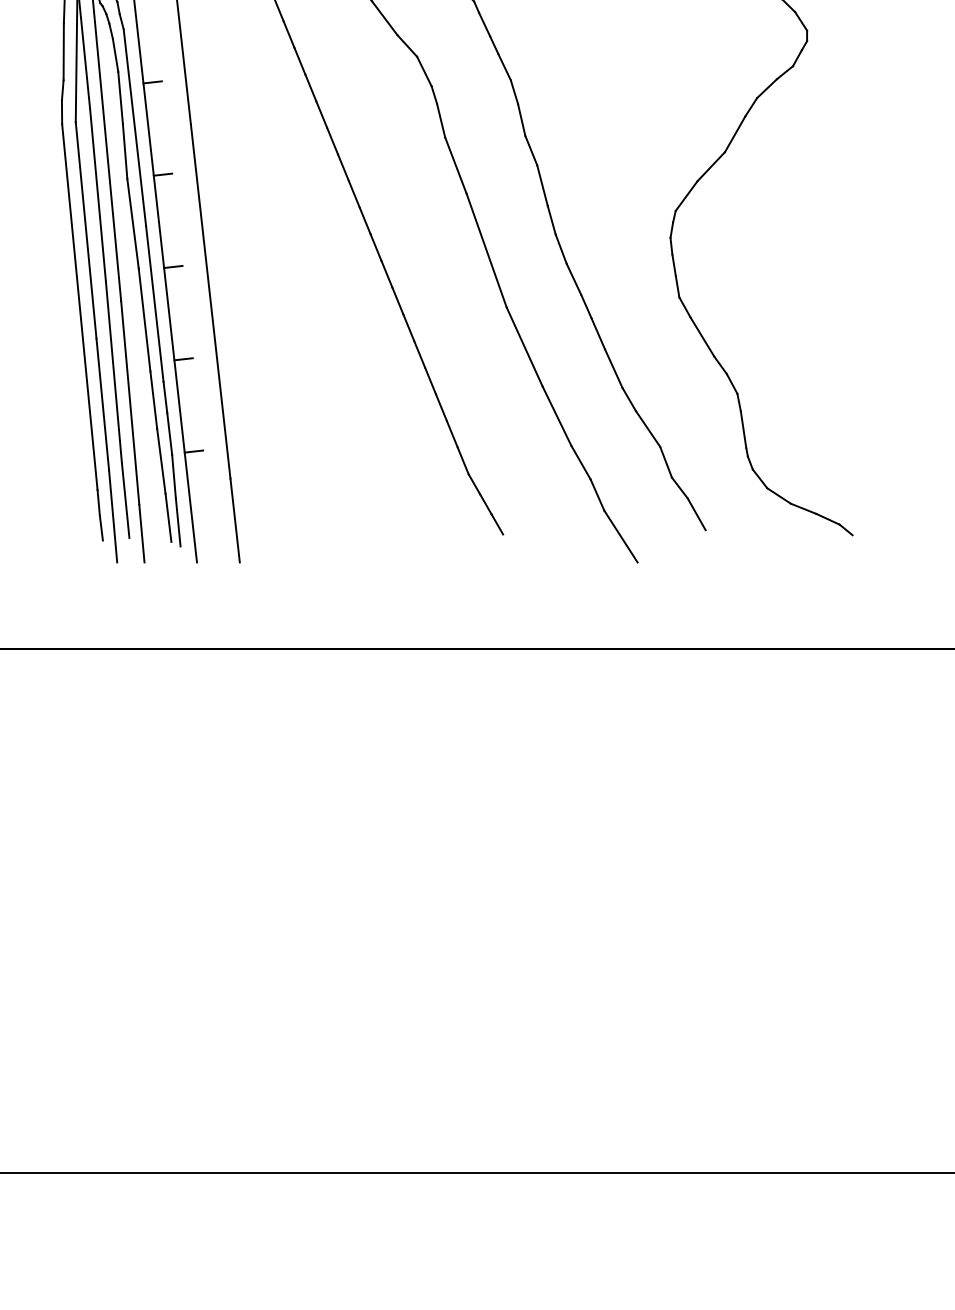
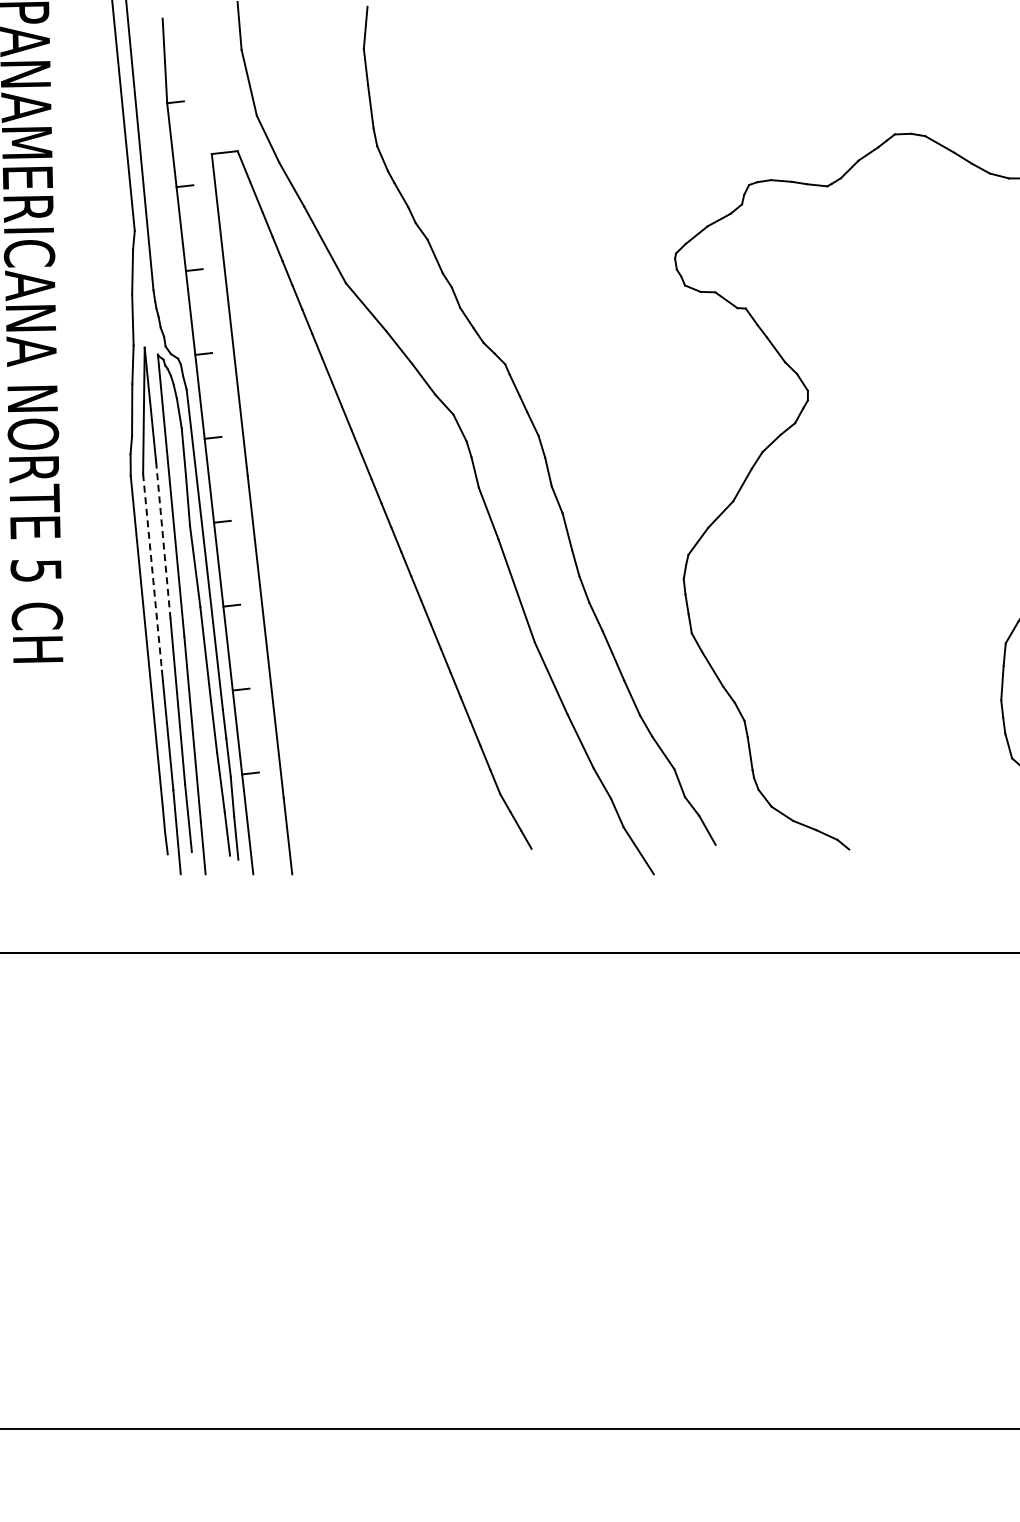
line: (98, 195) -> (163, 540), solid -> dashed
line: (86, 230) -> (152, 572), solid -> dashed

